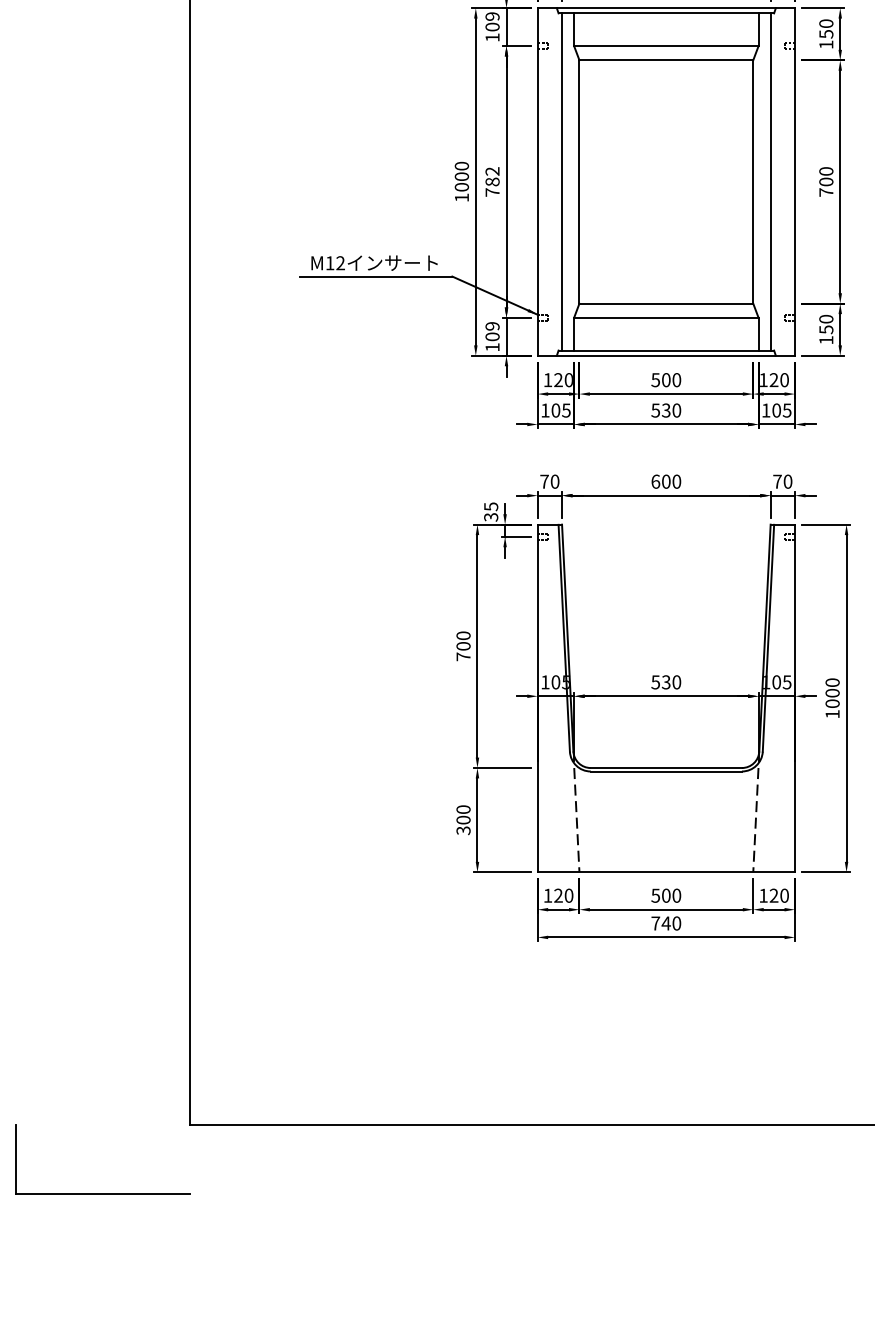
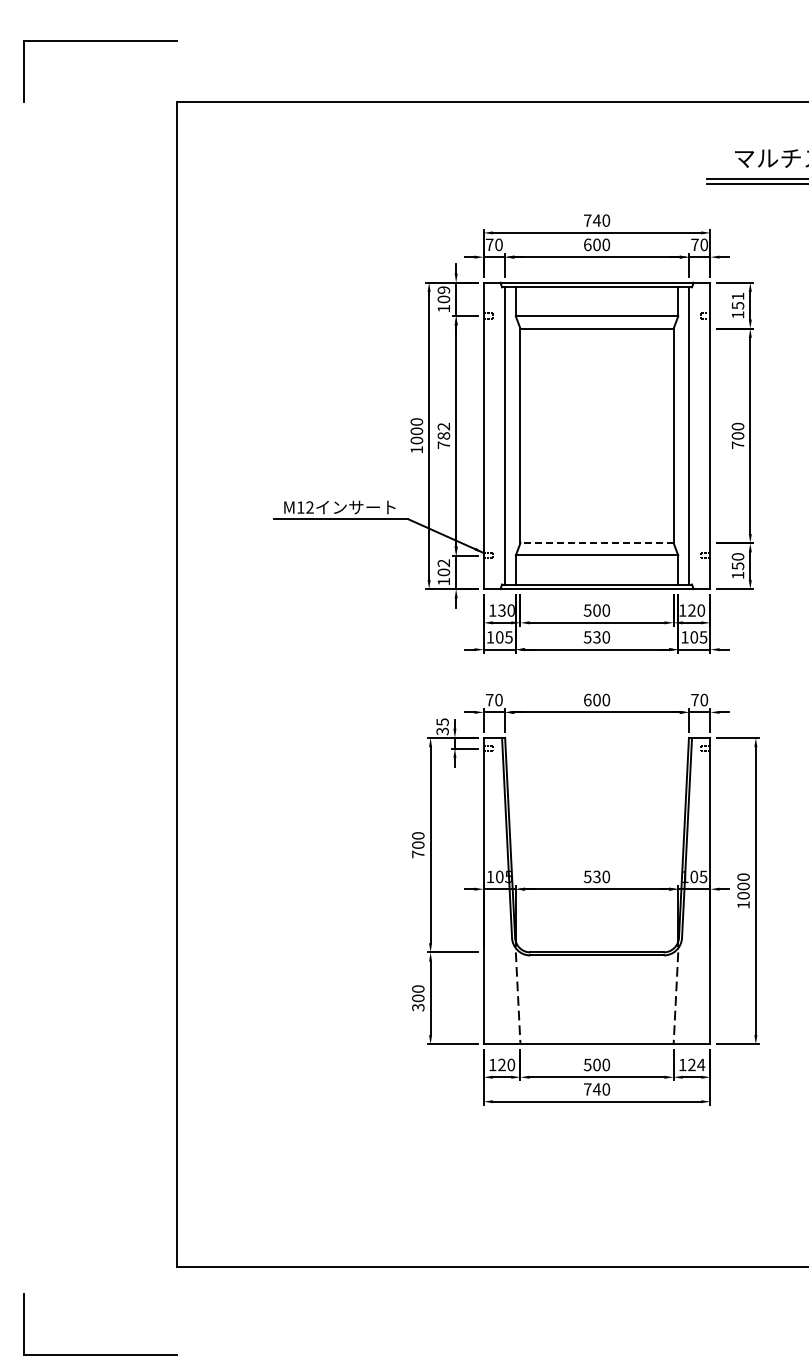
text: (825, 23) -> (737, 296), 150 -> 151
line: (666, 304) -> (597, 543), solid -> dashed
text: (493, 325) -> (444, 562), 109 -> 102
text: (557, 380) -> (501, 610), 120 -> 130
text: (784, 895) -> (701, 1064), 120 -> 124
part: (102, 1193) -> (100, 1354), moved

